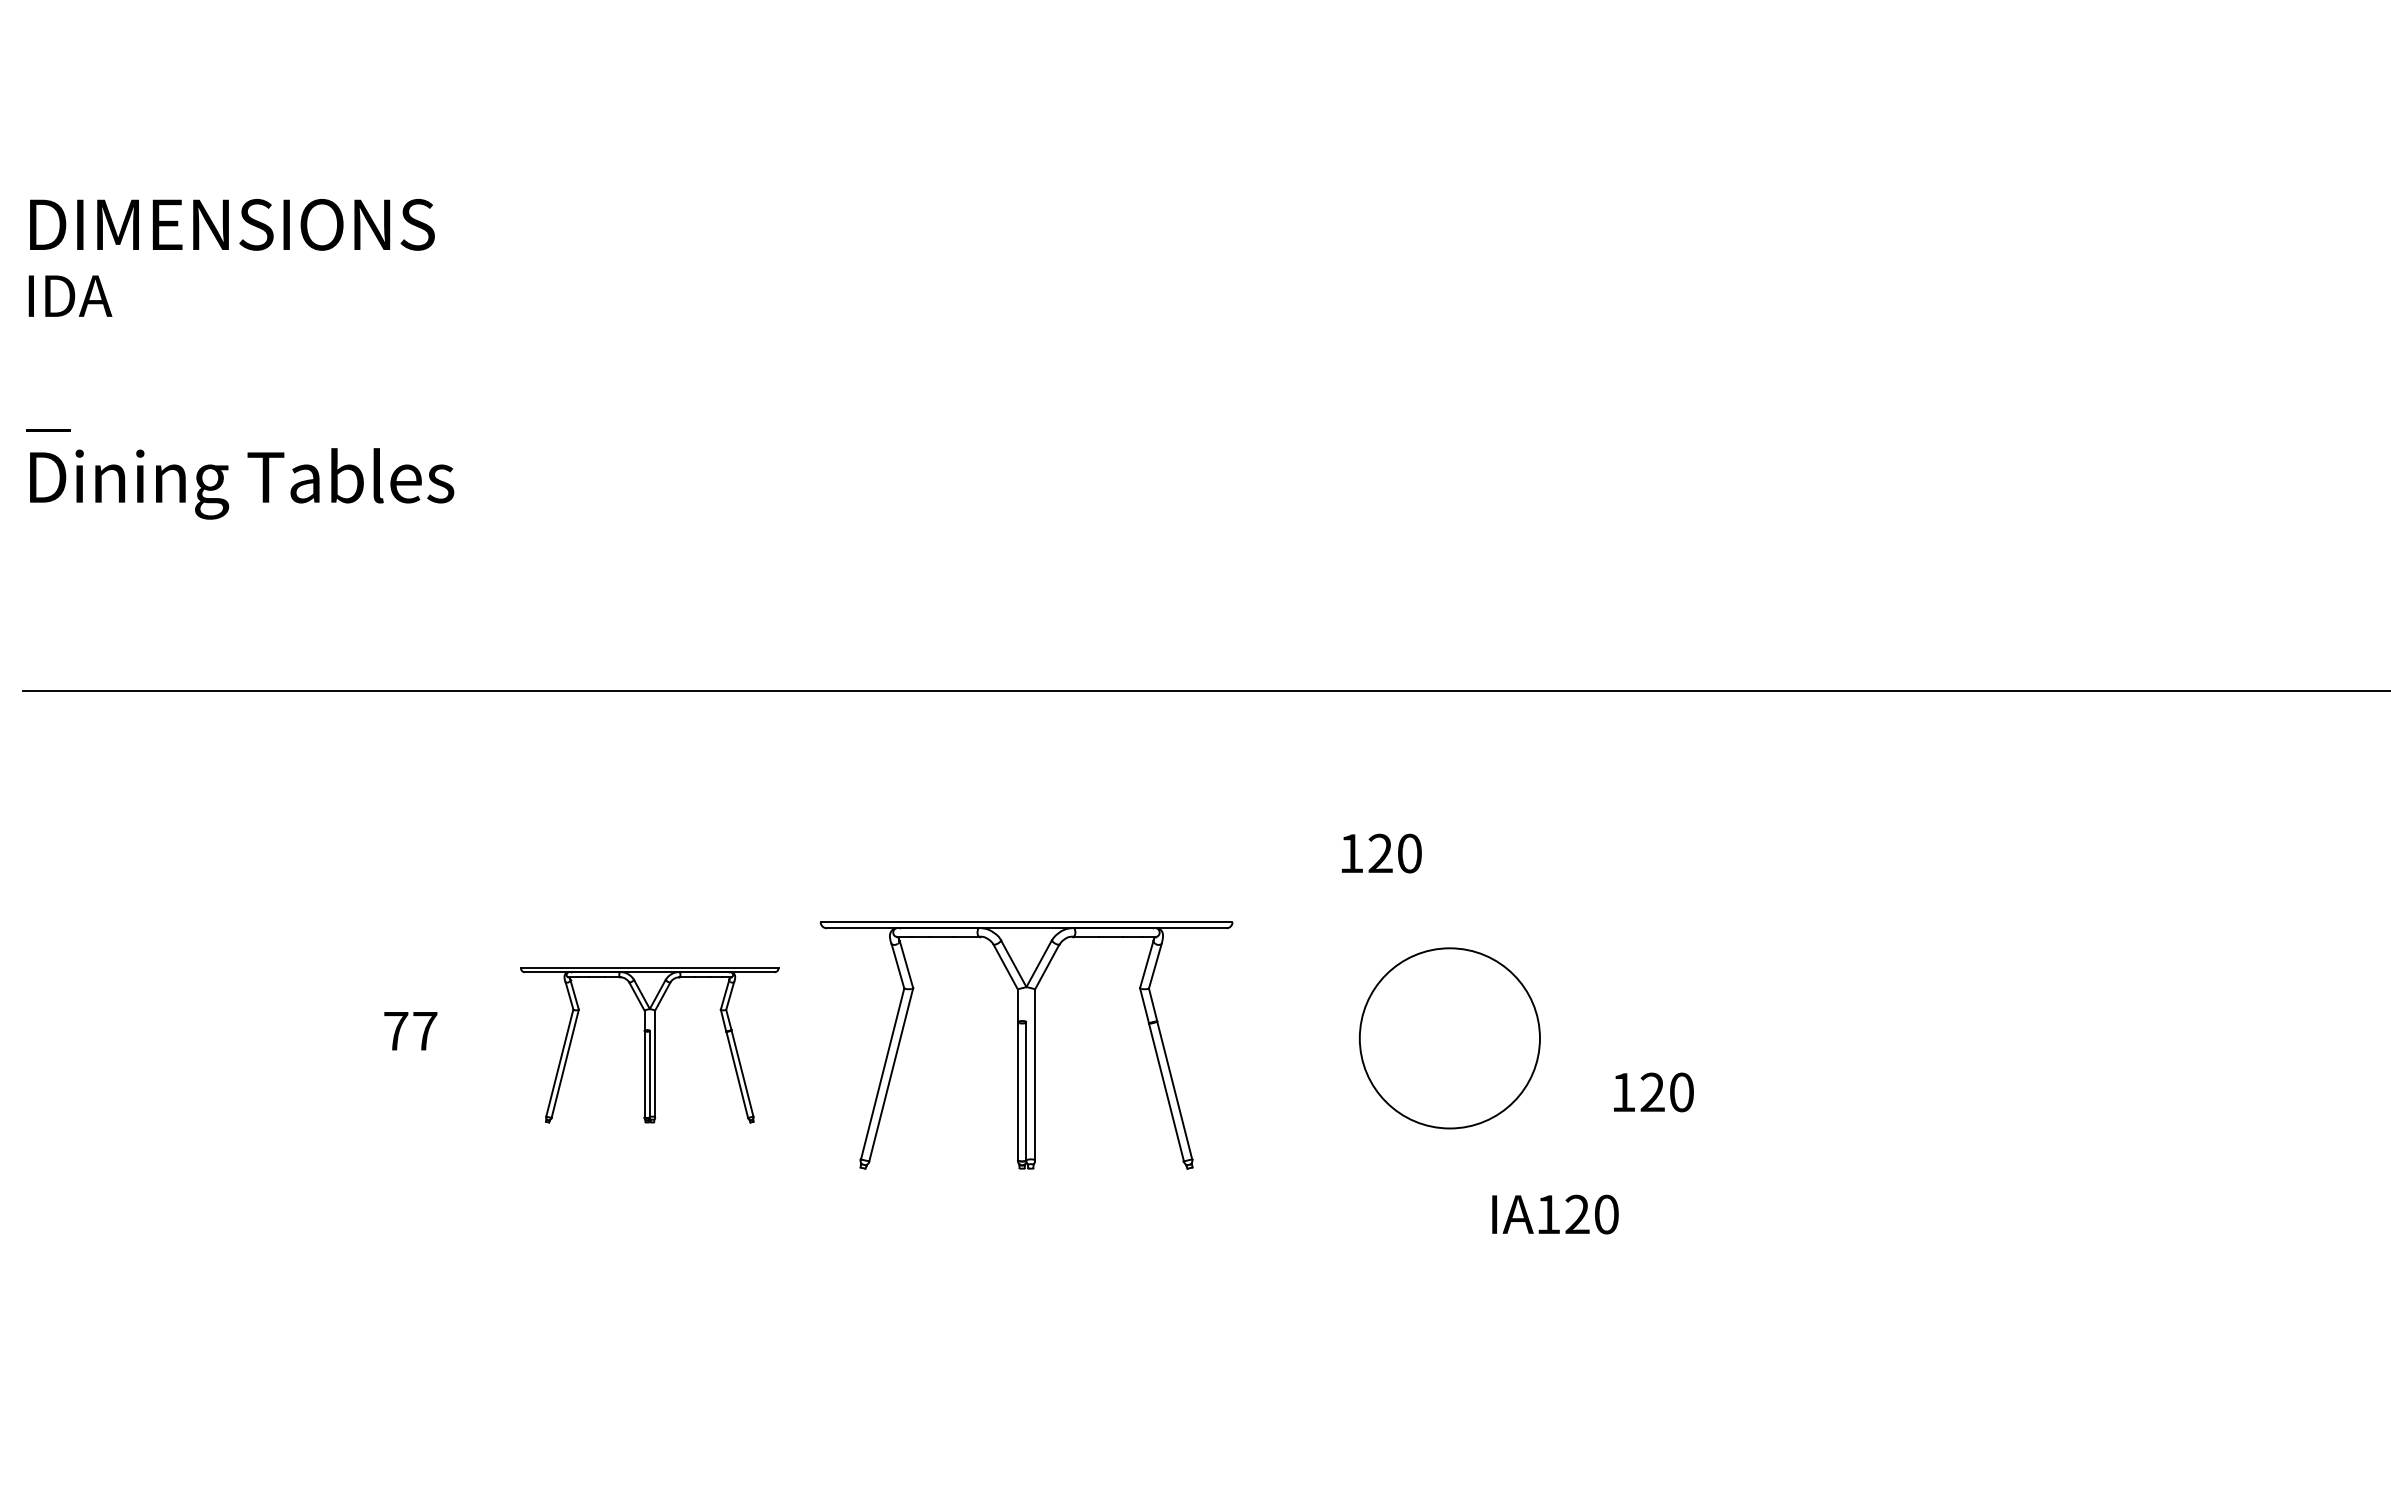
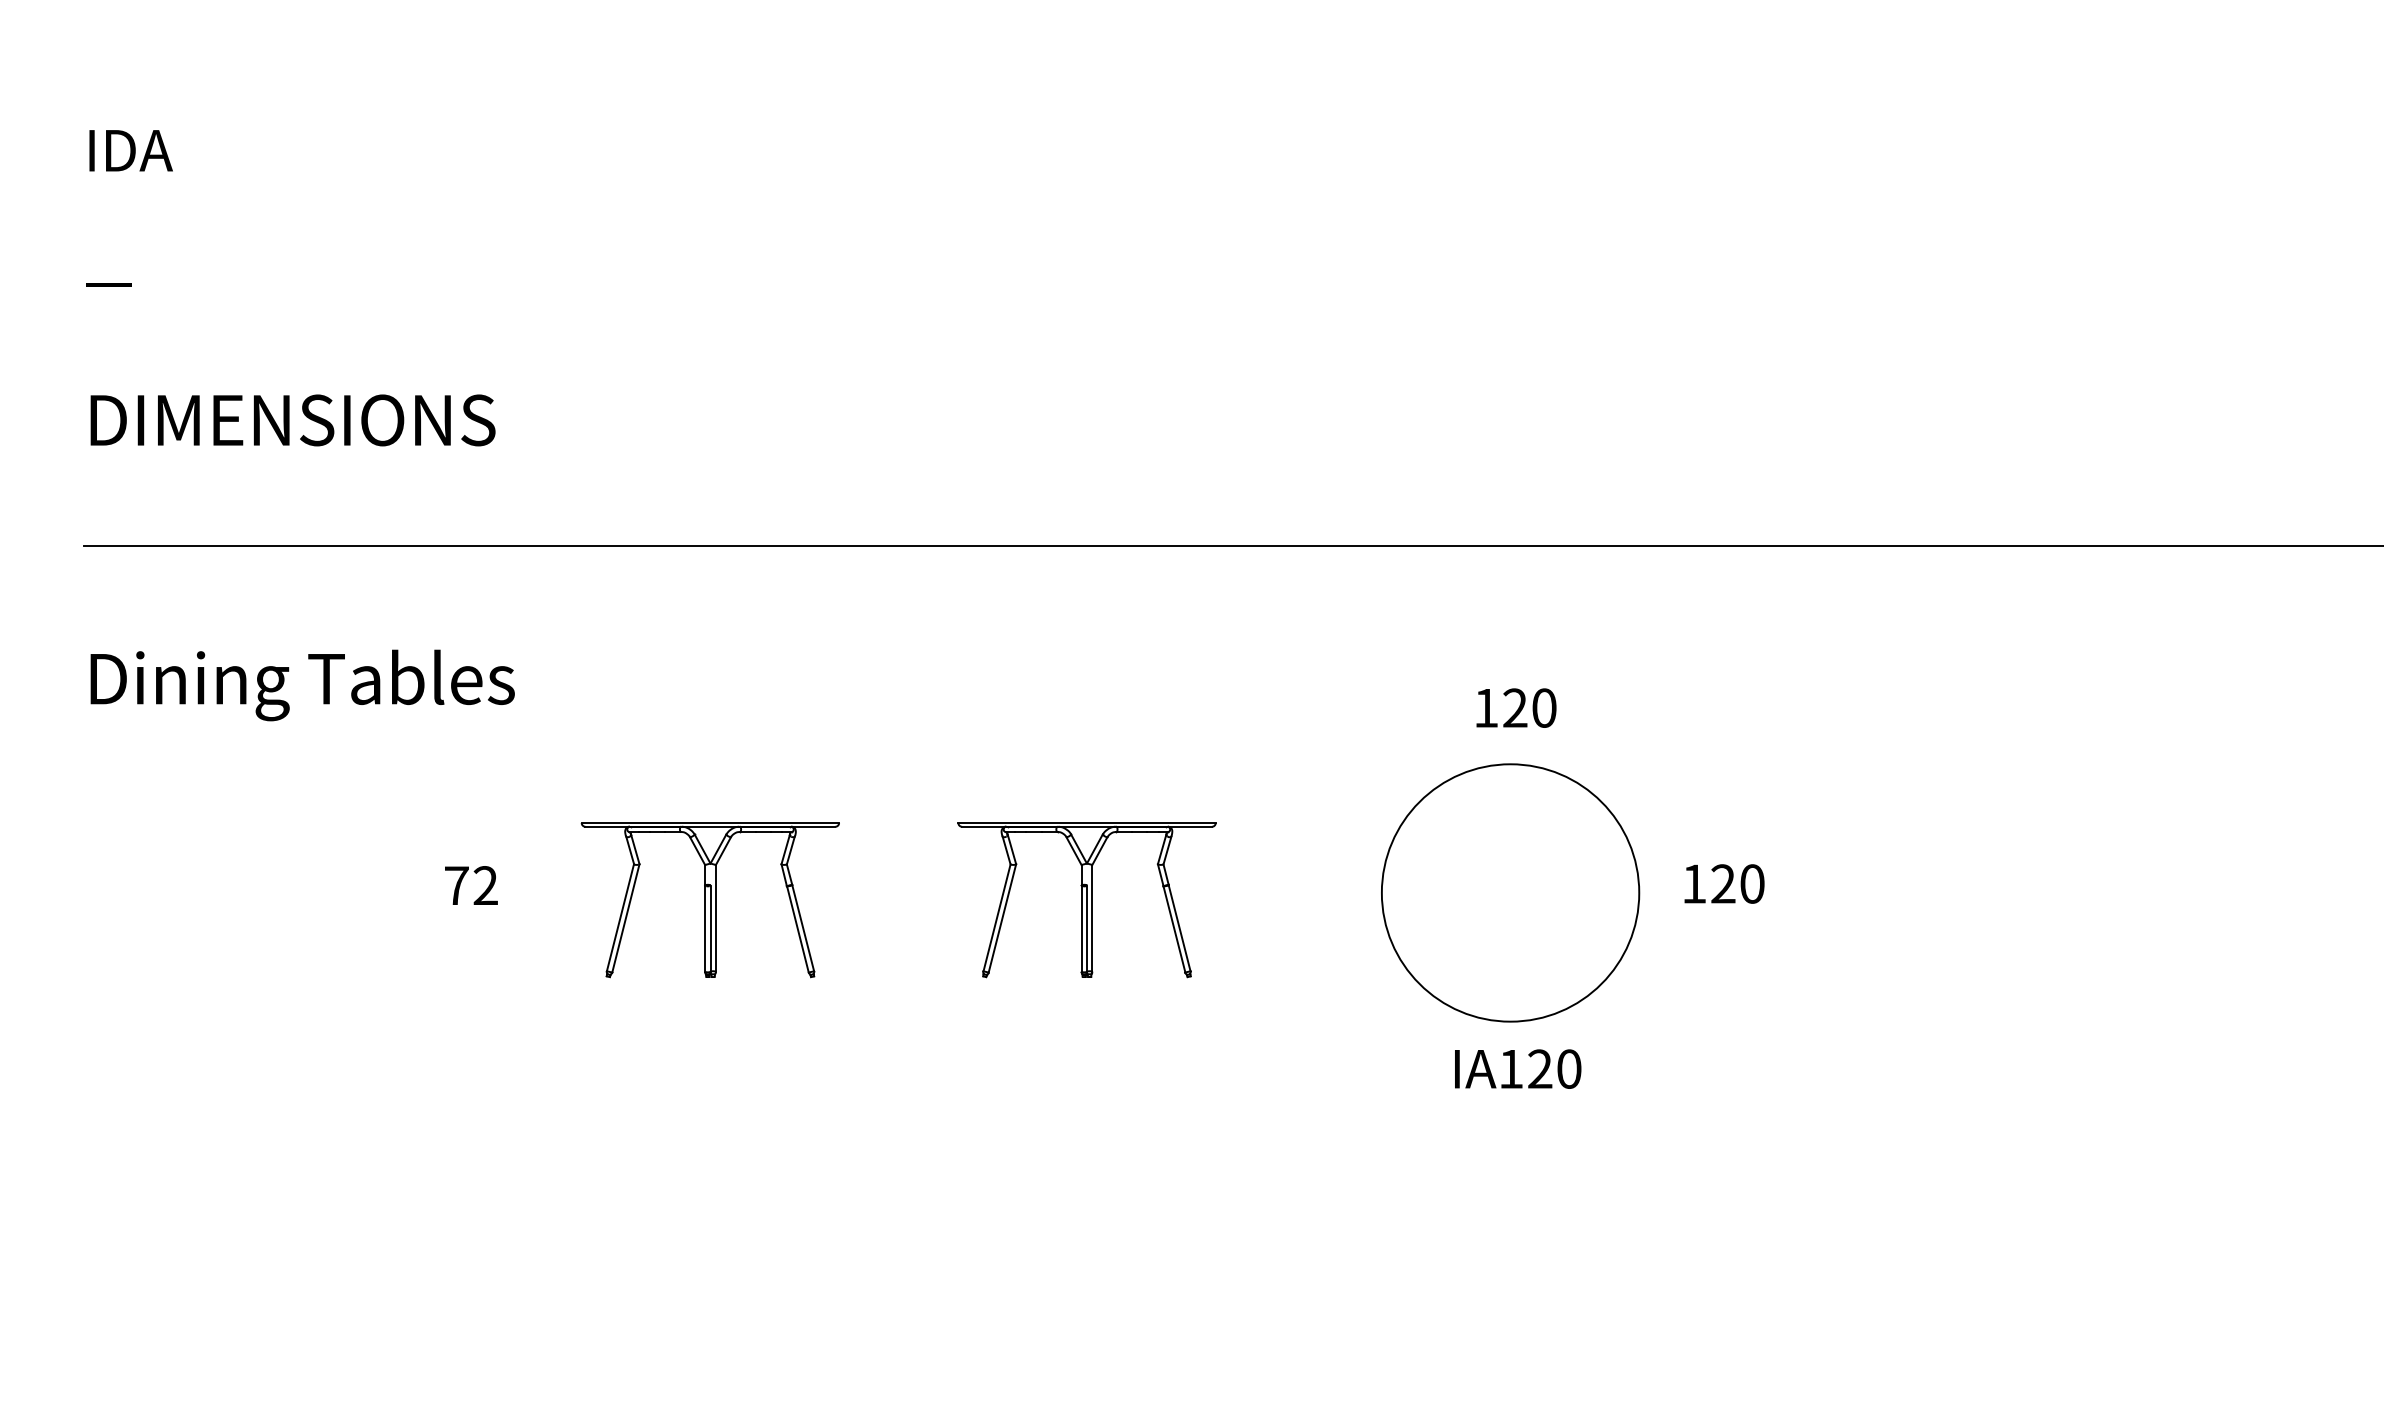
text: (232, 224) -> (293, 420), moved
text: (242, 483) -> (303, 685), moved
text: (1381, 853) -> (1516, 708), moved
text: (425, 1030) -> (486, 885), 77 -> 72
circle: (1449, 1038) -> (1510, 893), size x1.43
part: (1025, 1045) -> (1086, 900), size x0.62
text: (1653, 1092) -> (1724, 884), moved
text: (1555, 1214) -> (1518, 1069), moved

